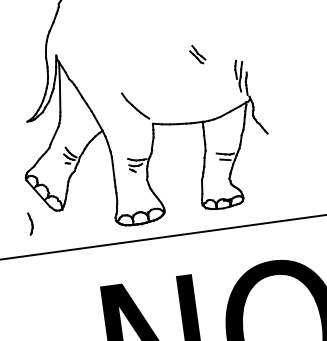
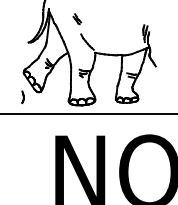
part: (198, 55) -> (77, 19), moved

